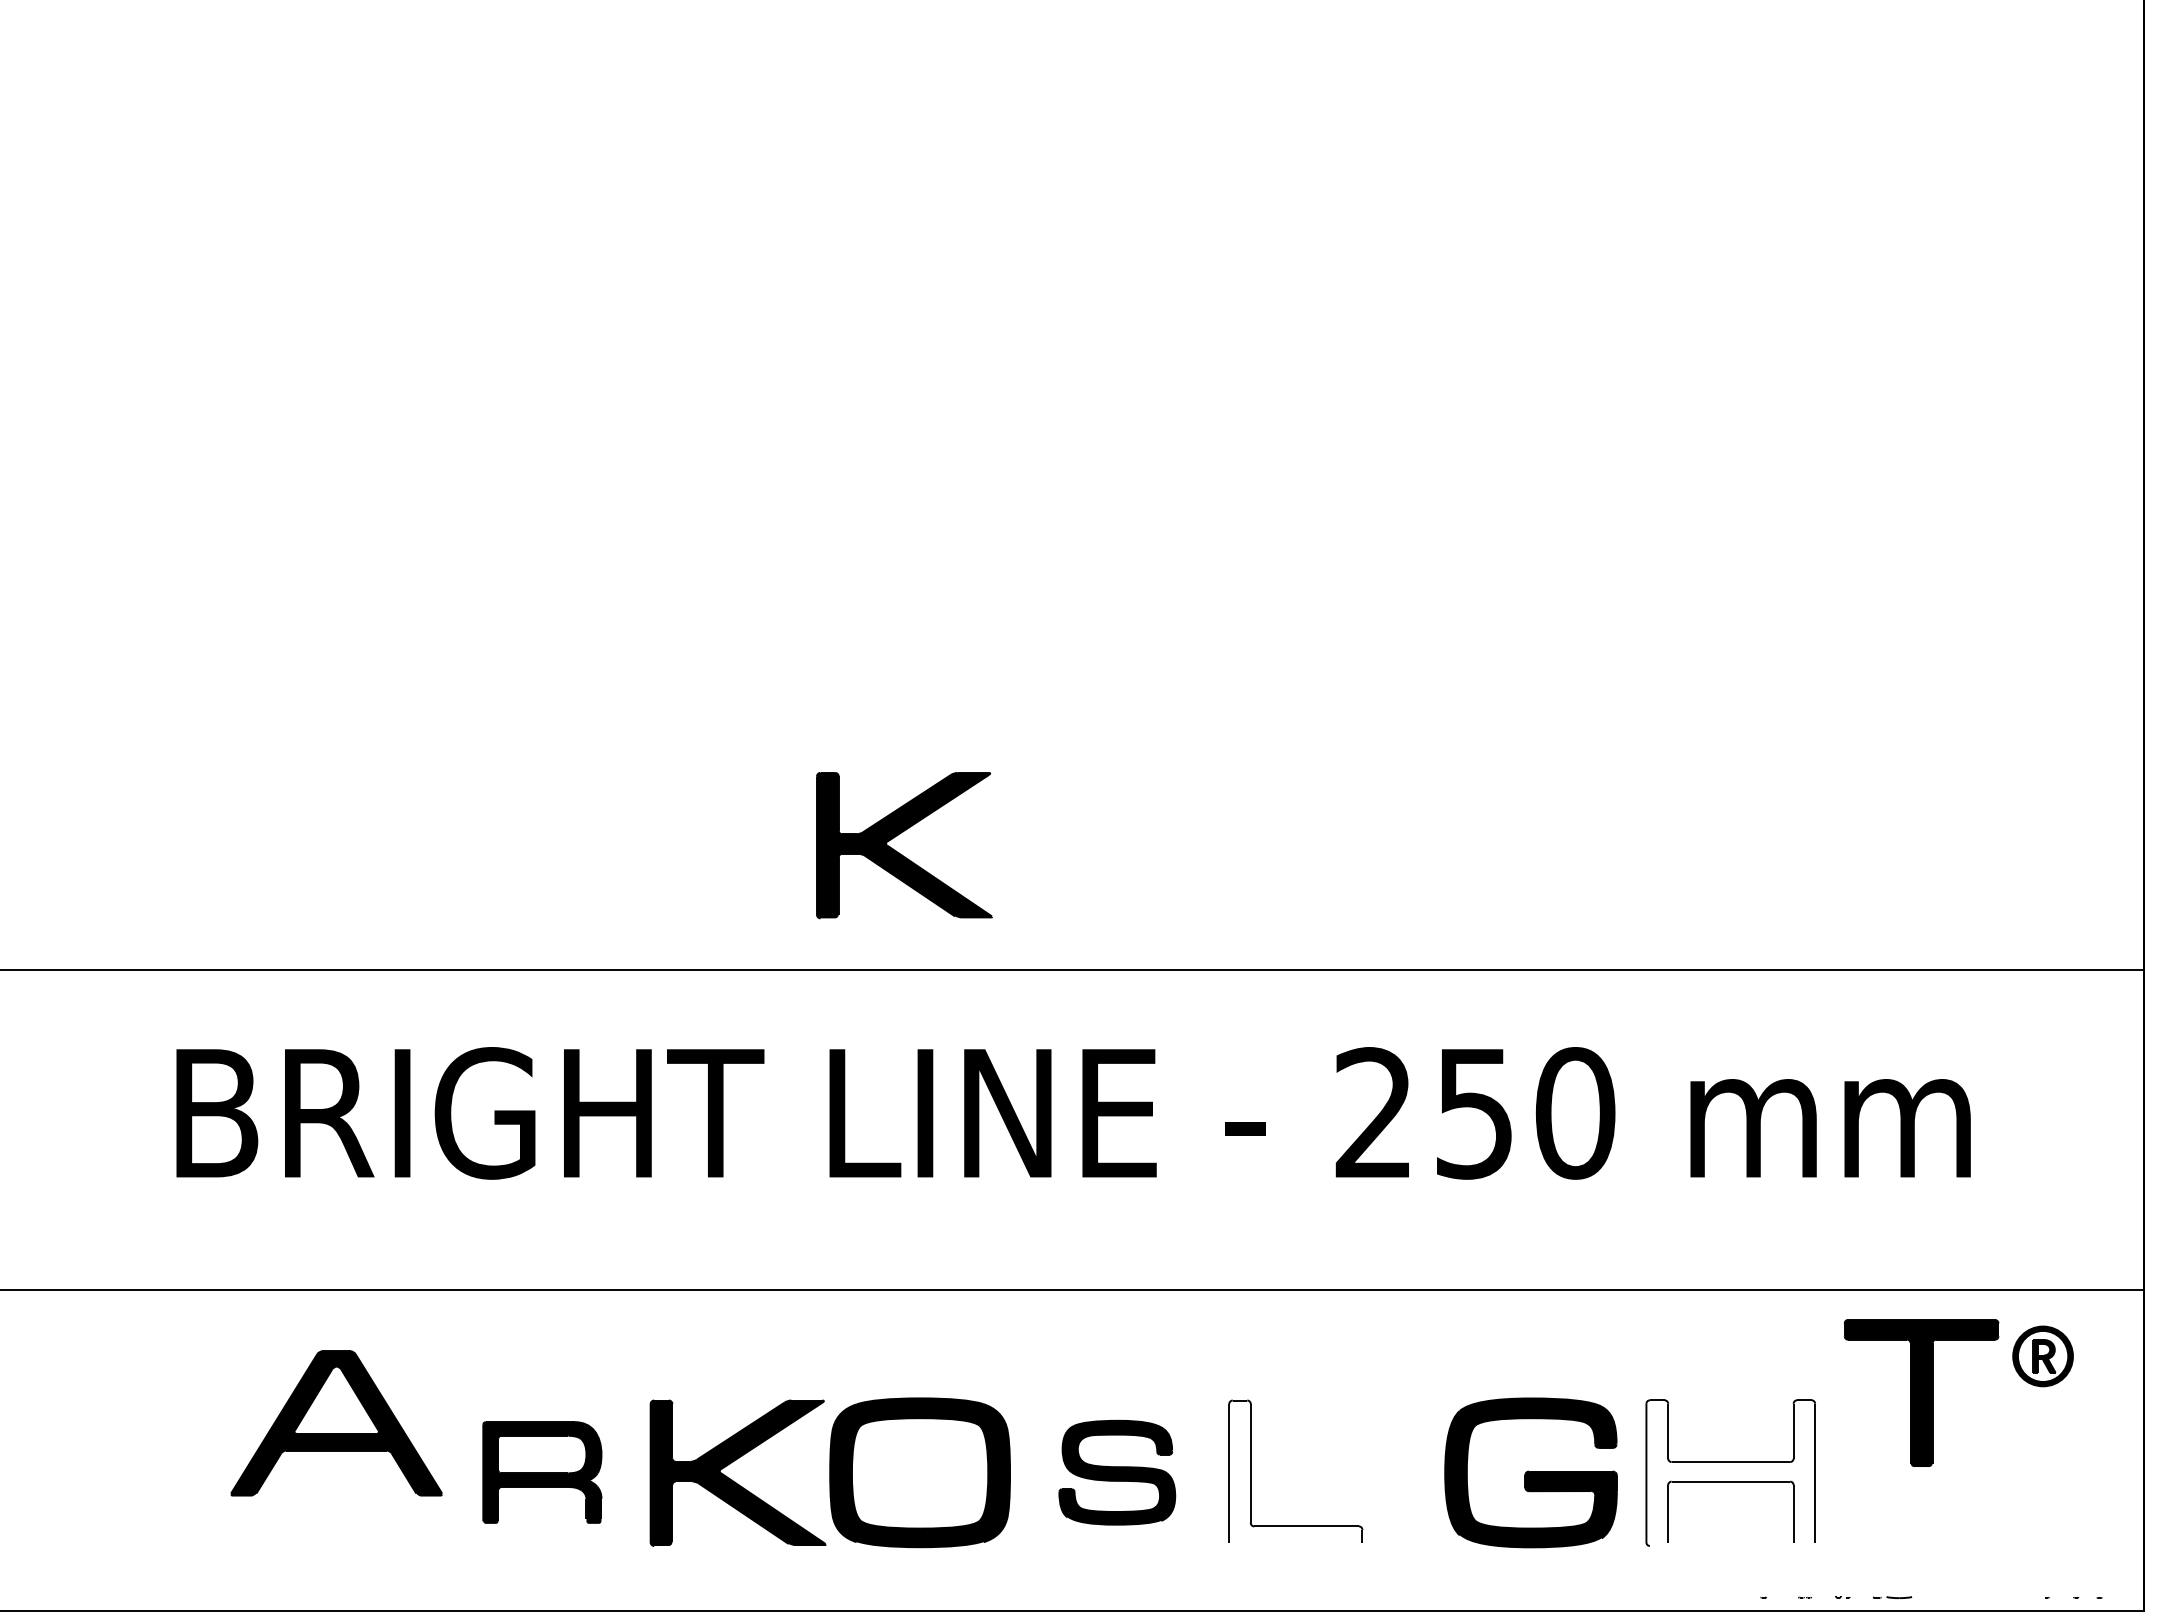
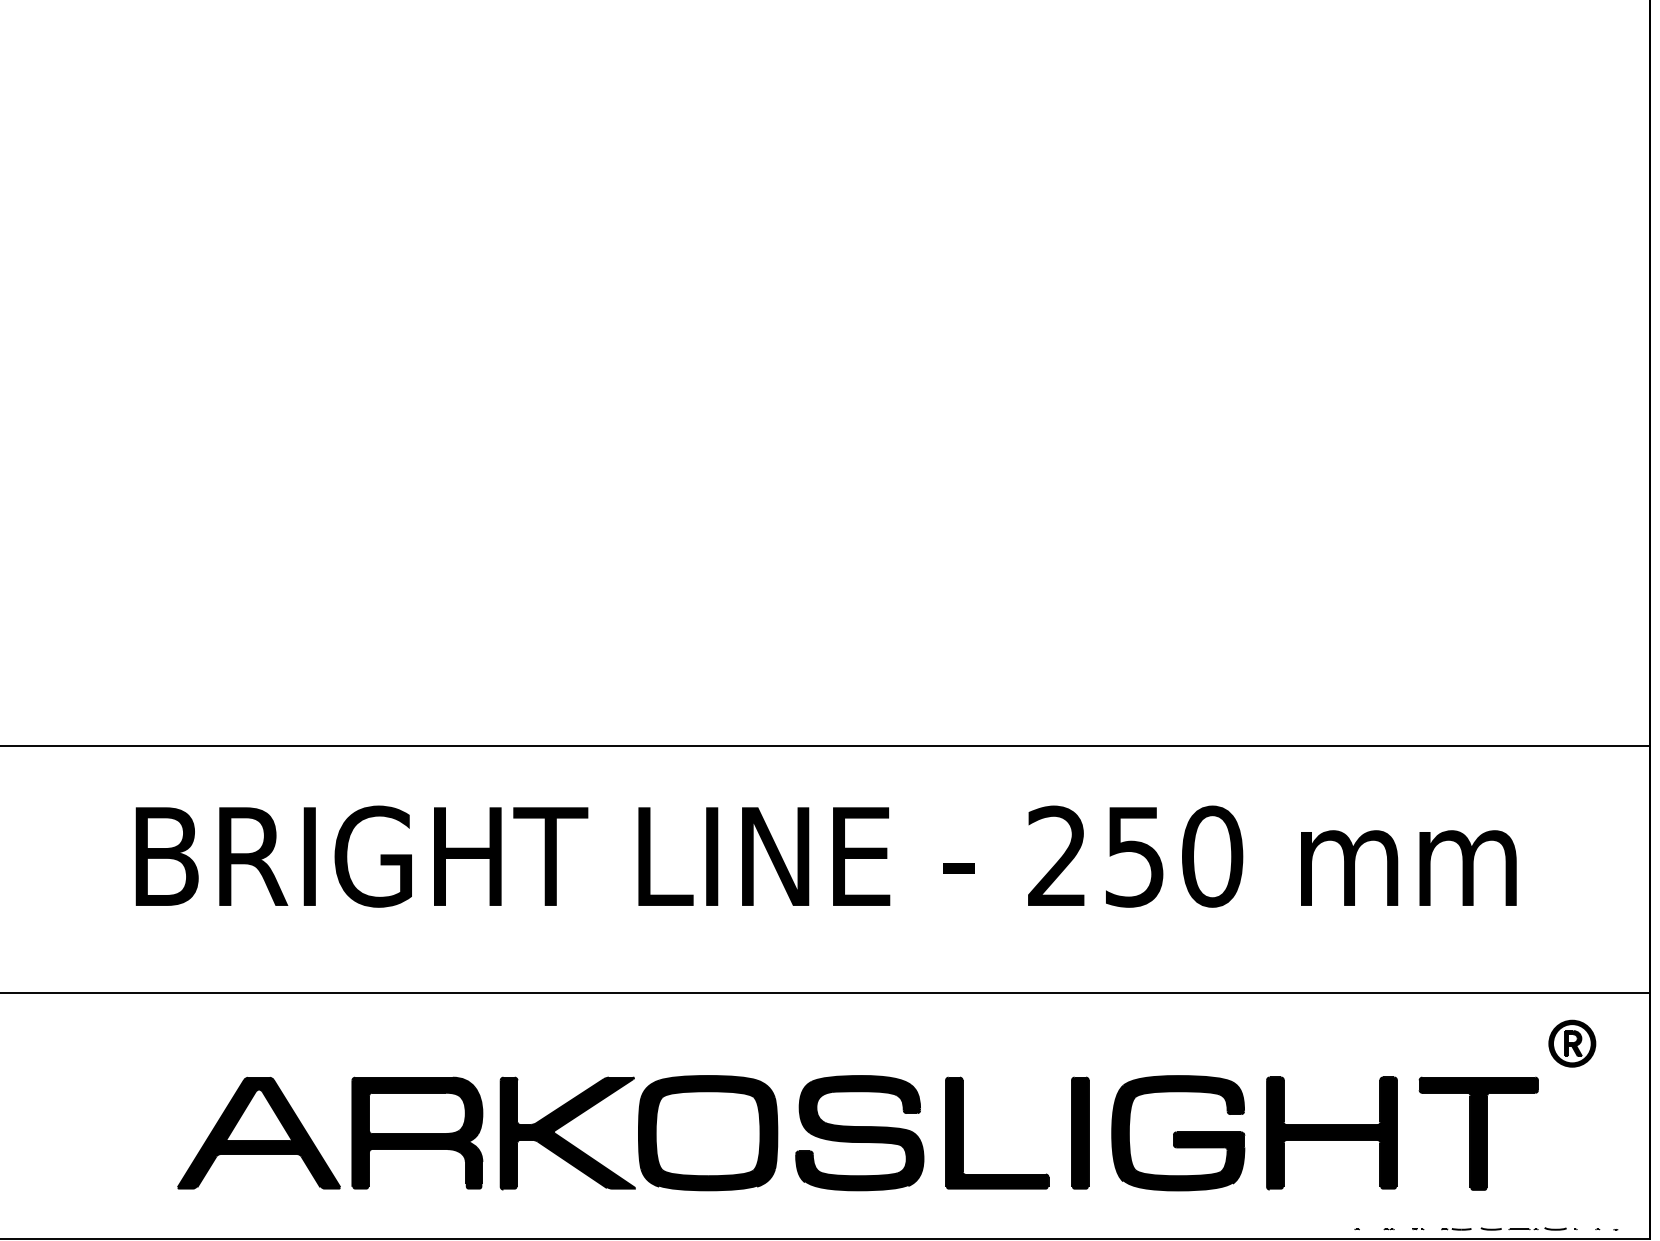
part: (901, 853) -> (693, 656), removed
part: (1921, 1392) -> (1478, 1133), moved
part: (335, 1422) -> (258, 1132), moved
part: (542, 1471) -> (417, 1132), size x1.43
part: (1403, 1471) -> (1080, 1132), added
part: (1116, 1473) -> (859, 1133), size x1.43
fill: (1296, 1473) -> (997, 1133), added
fill: (1730, 1473) -> (1331, 1133), added
part: (1979, 1596) -> (1523, 1228), added

